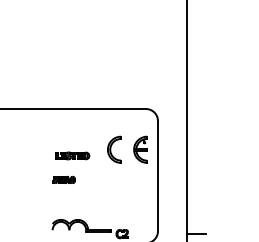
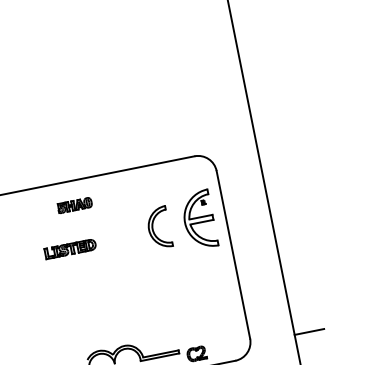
part: (140, 149) -> (198, 219), size x1.4
part: (72, 155) -> (69, 248), moved
part: (63, 179) -> (73, 204), moved

